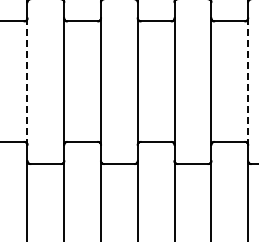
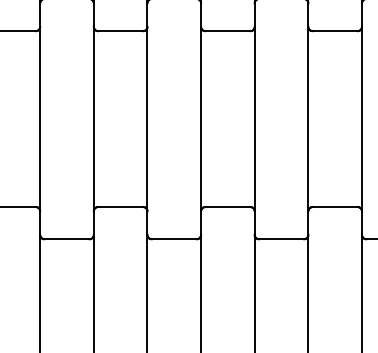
line: (27, 82) -> (40, 120), dashed -> solid
line: (248, 82) -> (362, 120), dashed -> solid

